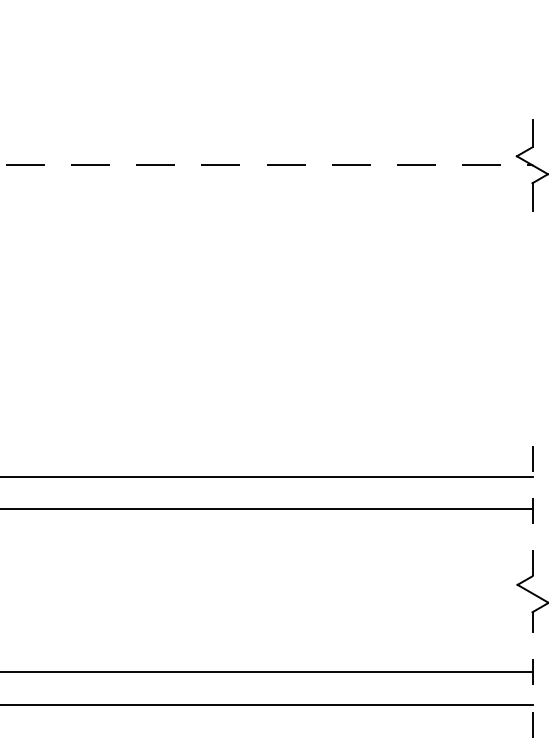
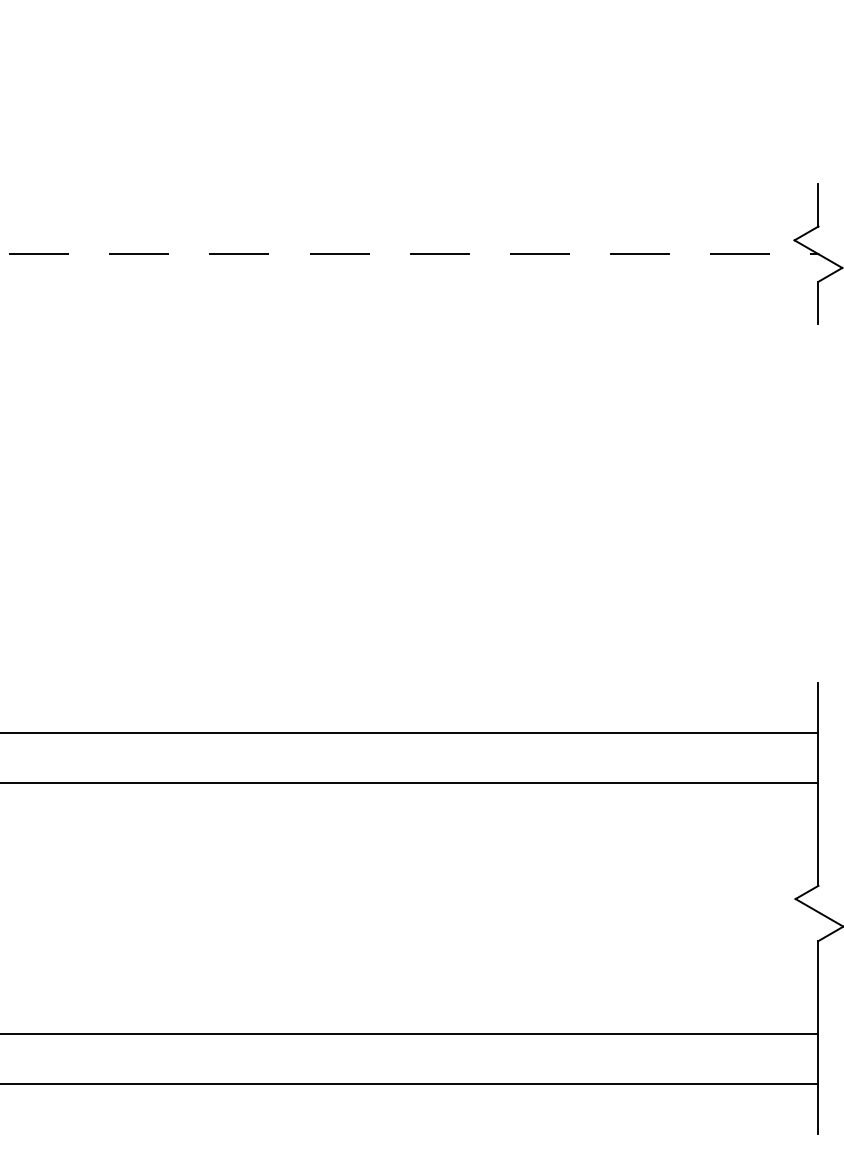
line: (532, 509) -> (818, 783), dashed -> solid
line: (532, 674) -> (818, 1036), dashed -> solid

